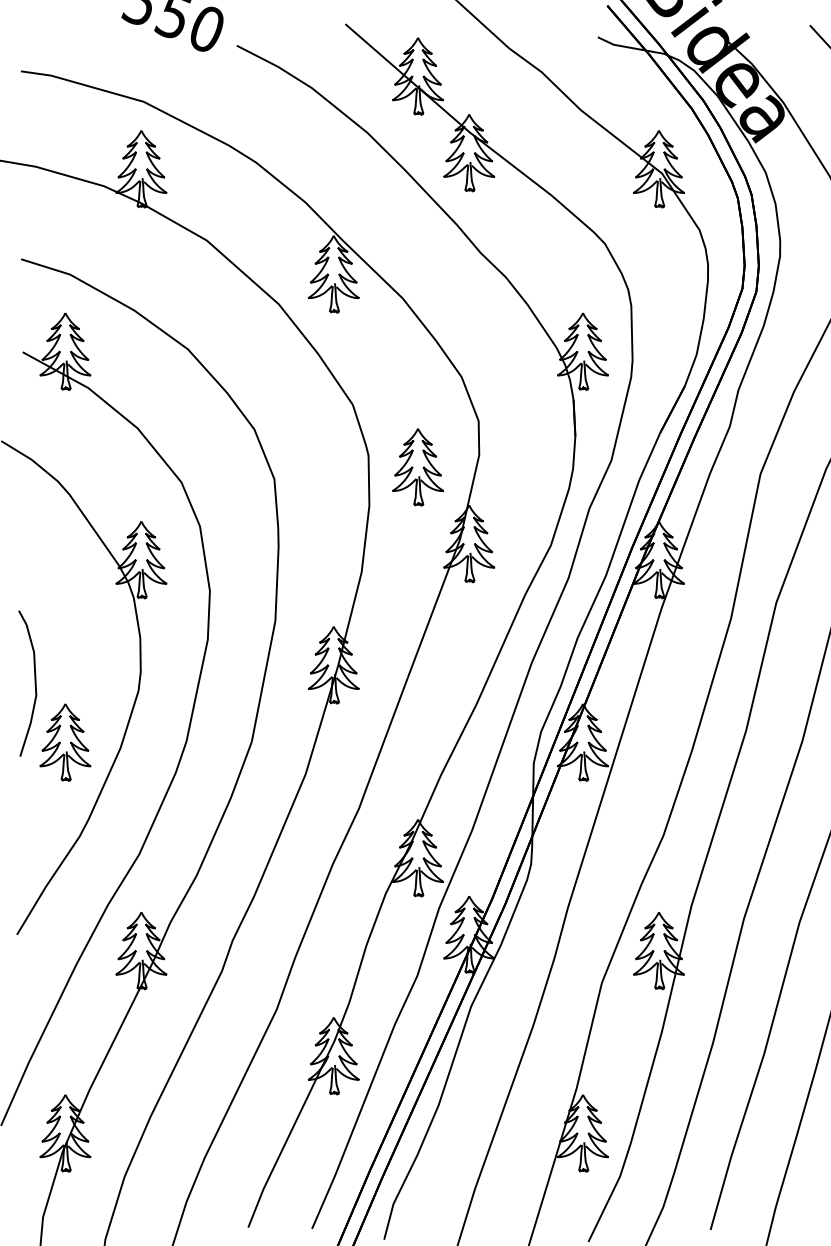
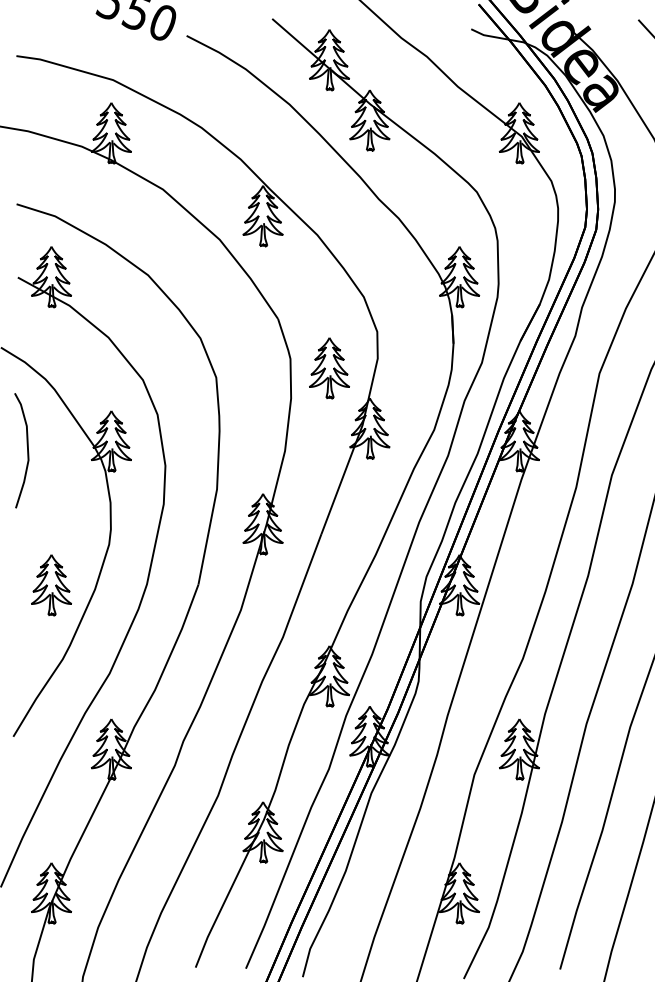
curve: (34, 683) -> (27, 450), moved

